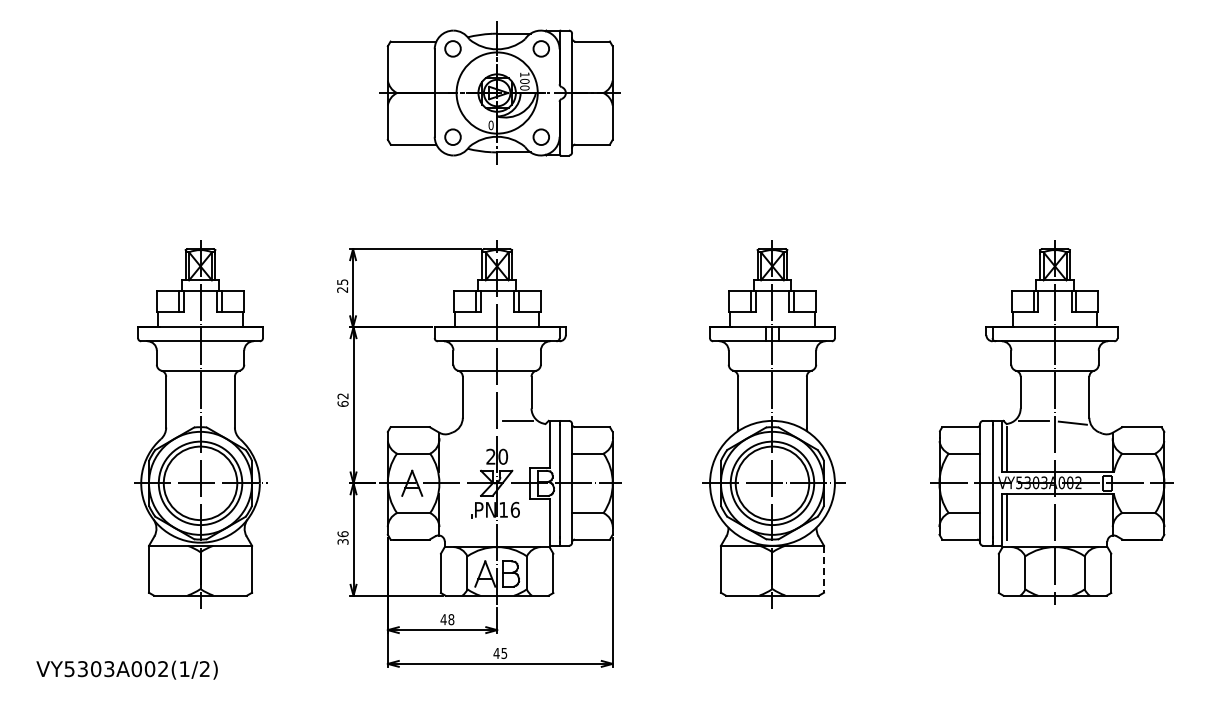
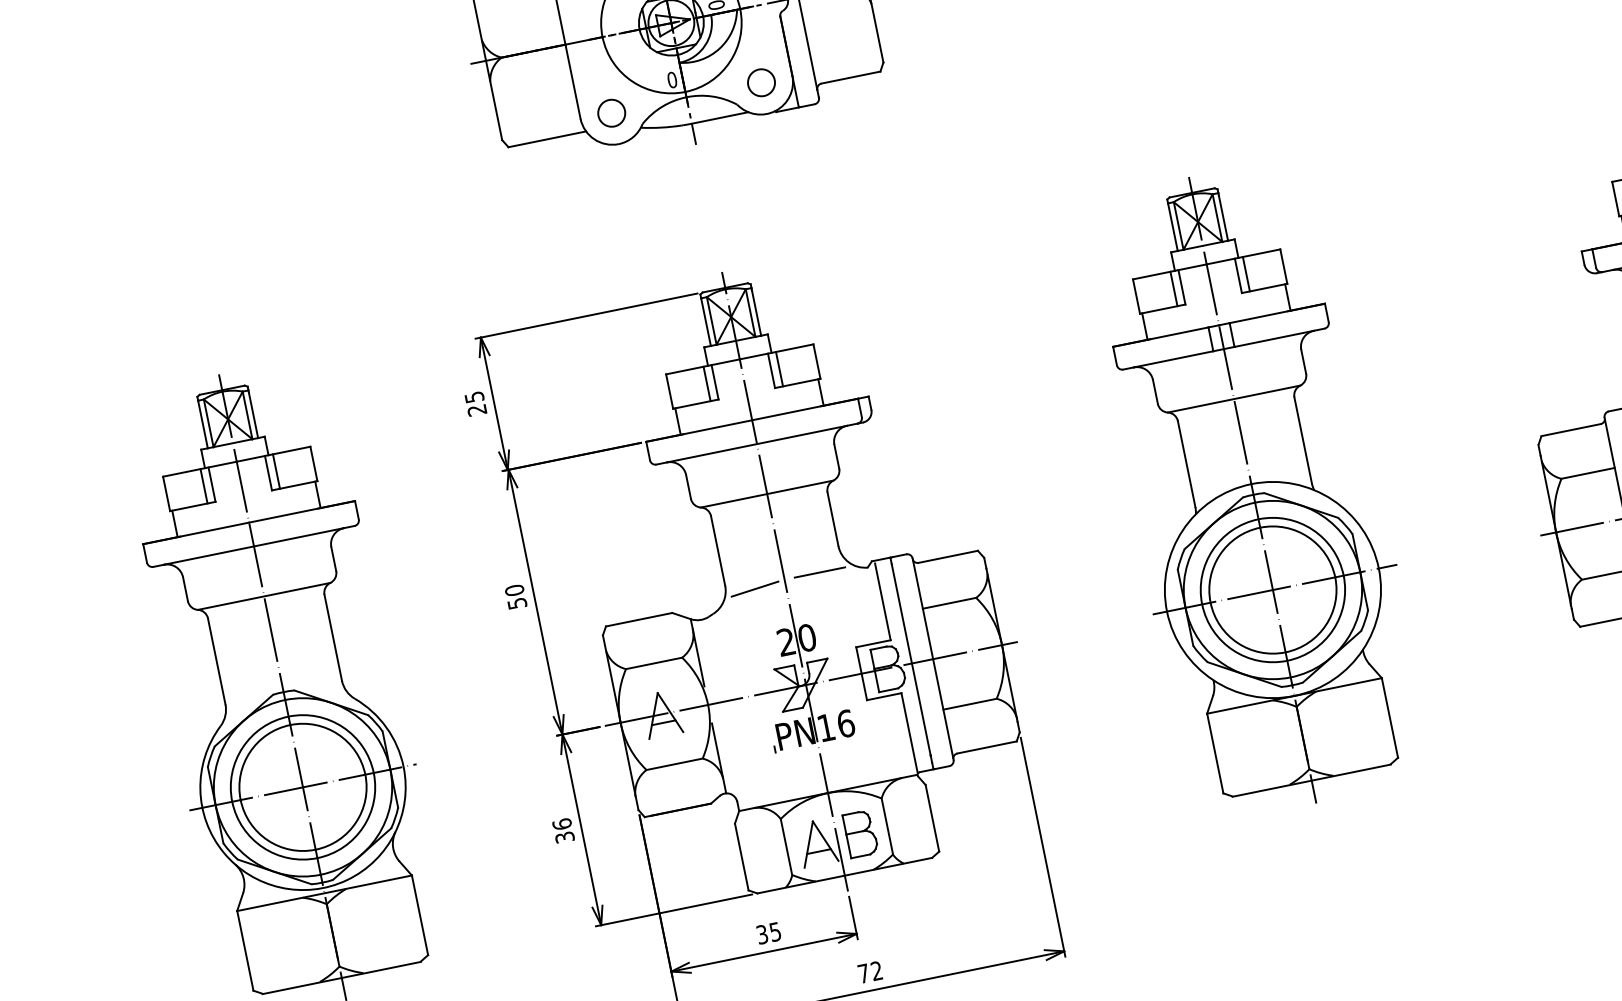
text: (342, 399) -> (514, 596), 62 -> 50
line: (479, 422) -> (755, 587), added
line: (824, 569) -> (1390, 718), dashed -> solid
text: (447, 619) -> (768, 933), 48 -> 35
text: (500, 653) -> (870, 972), 45 -> 72

